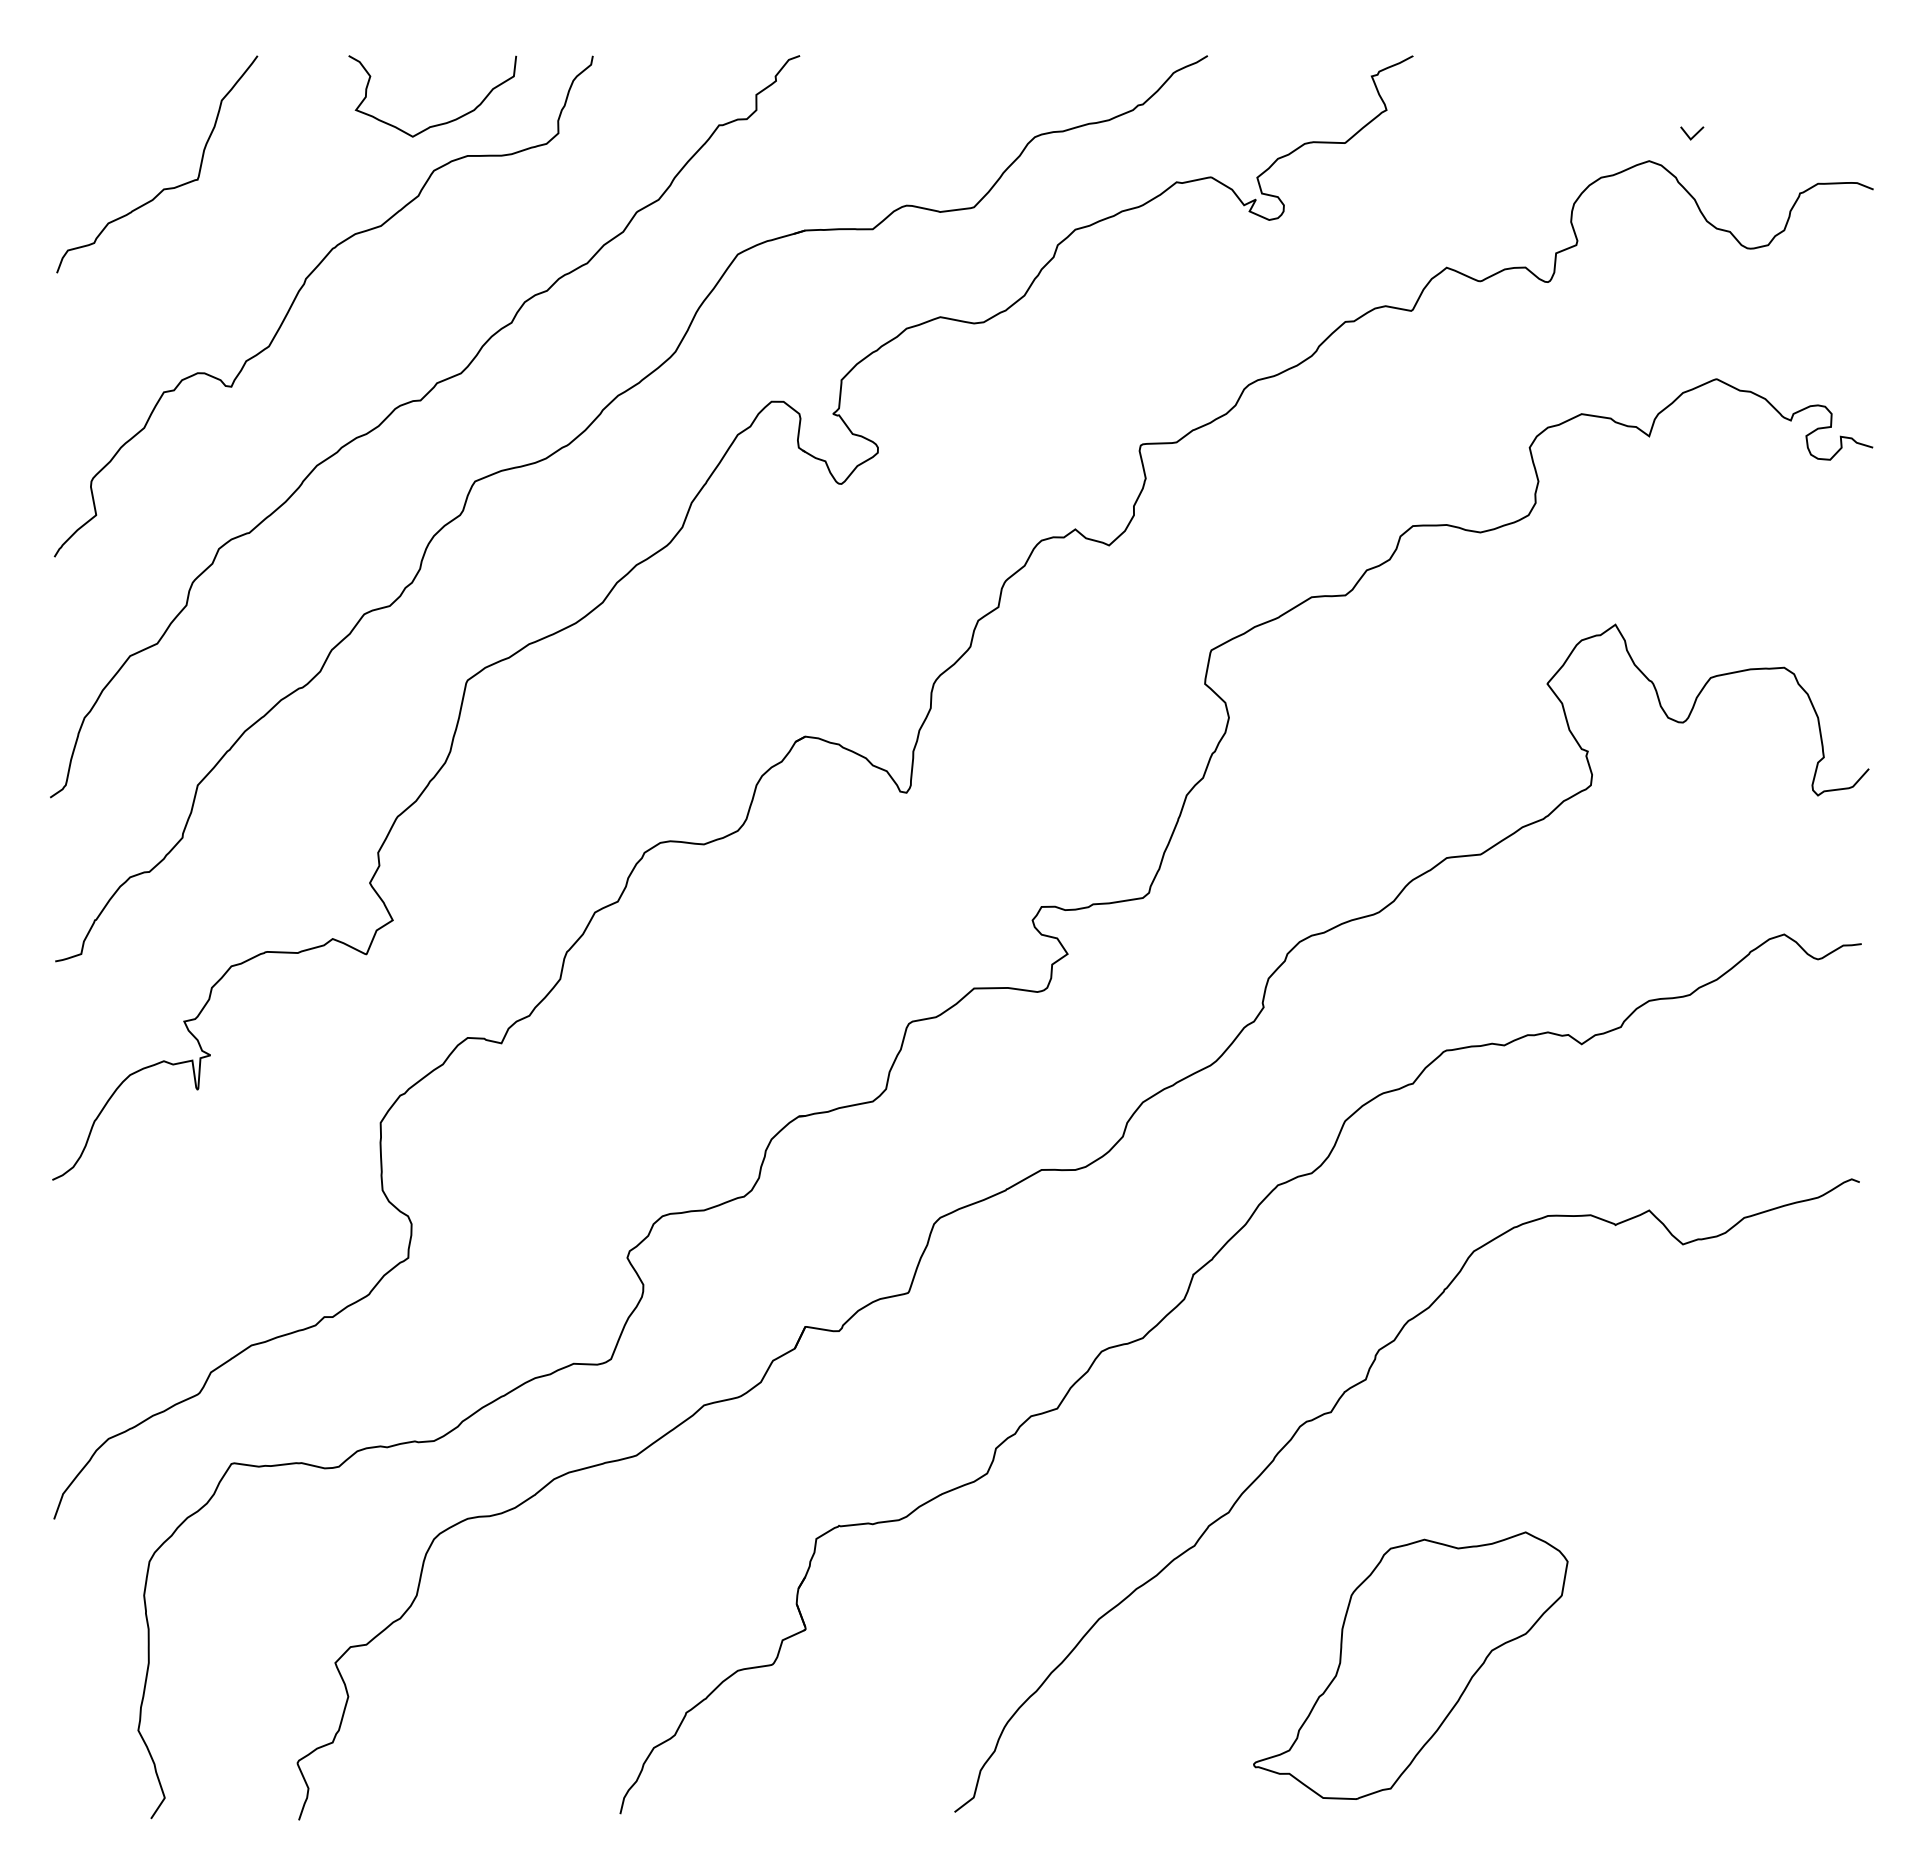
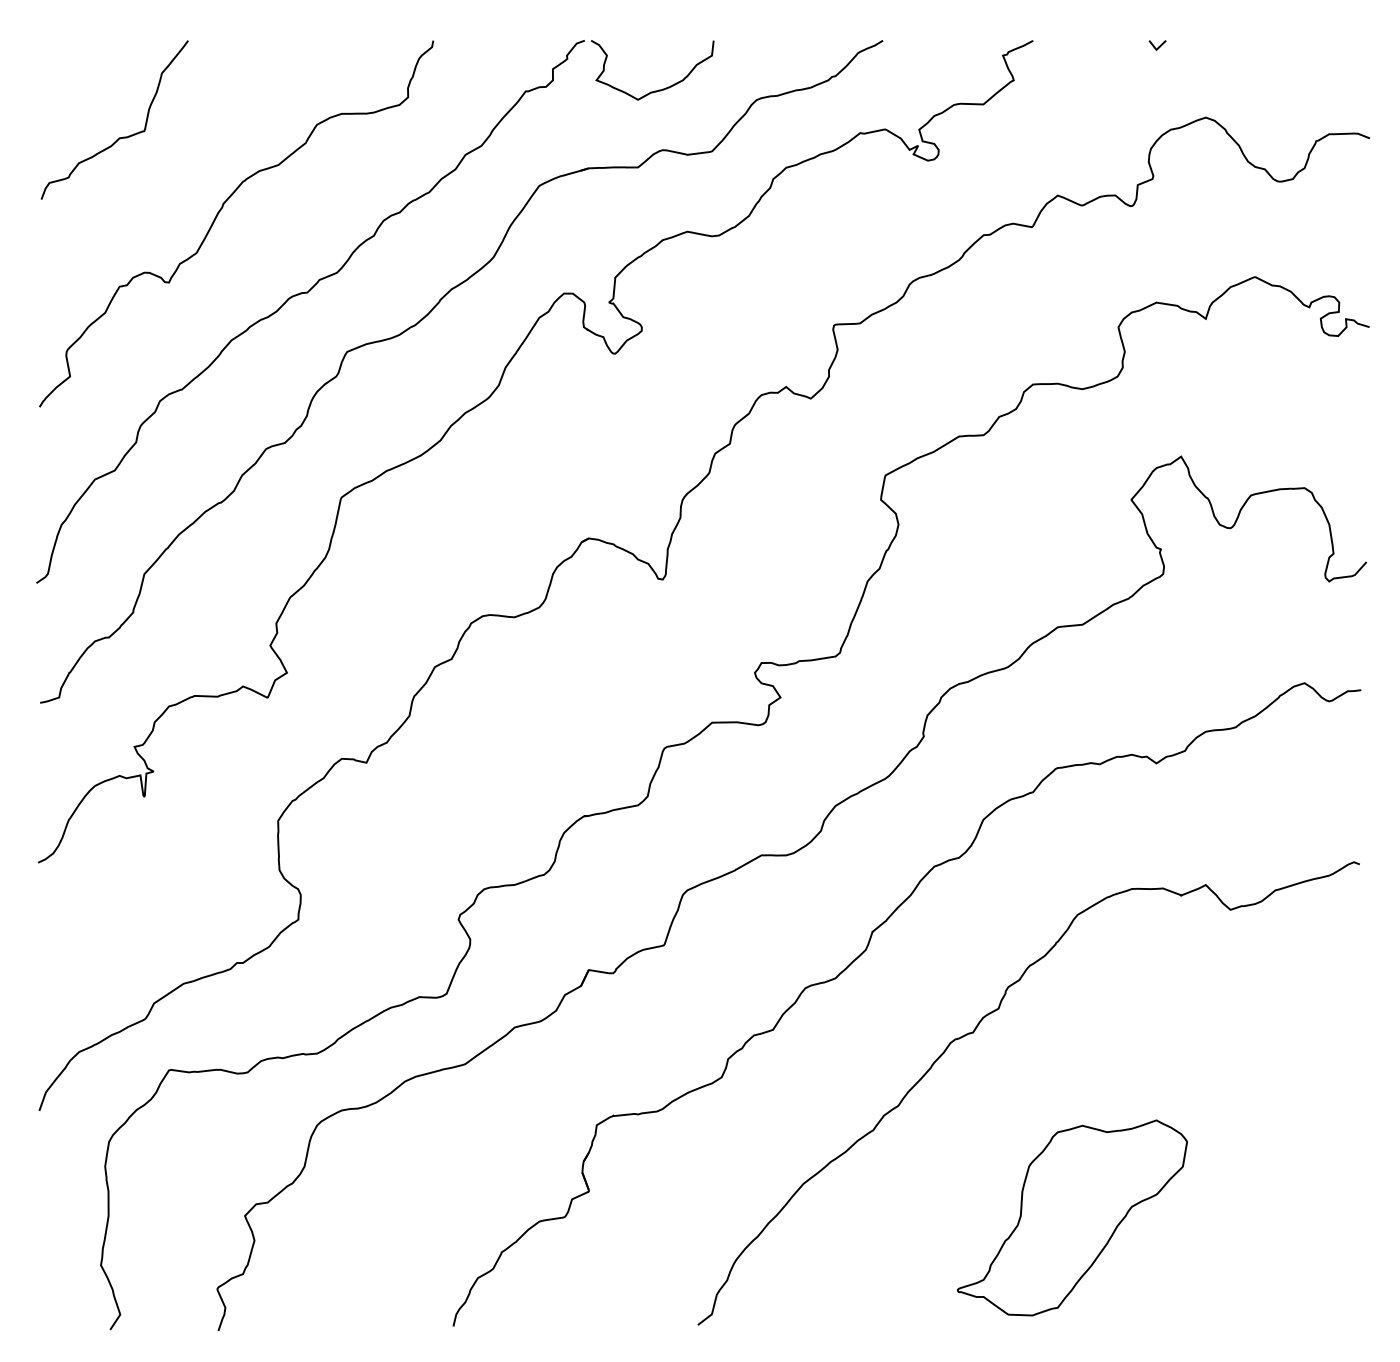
curve: (439, 123) -> (657, 90), moved
line: (1694, 134) -> (1159, 46), moved
part: (1410, 1665) -> (1072, 1217), moved

